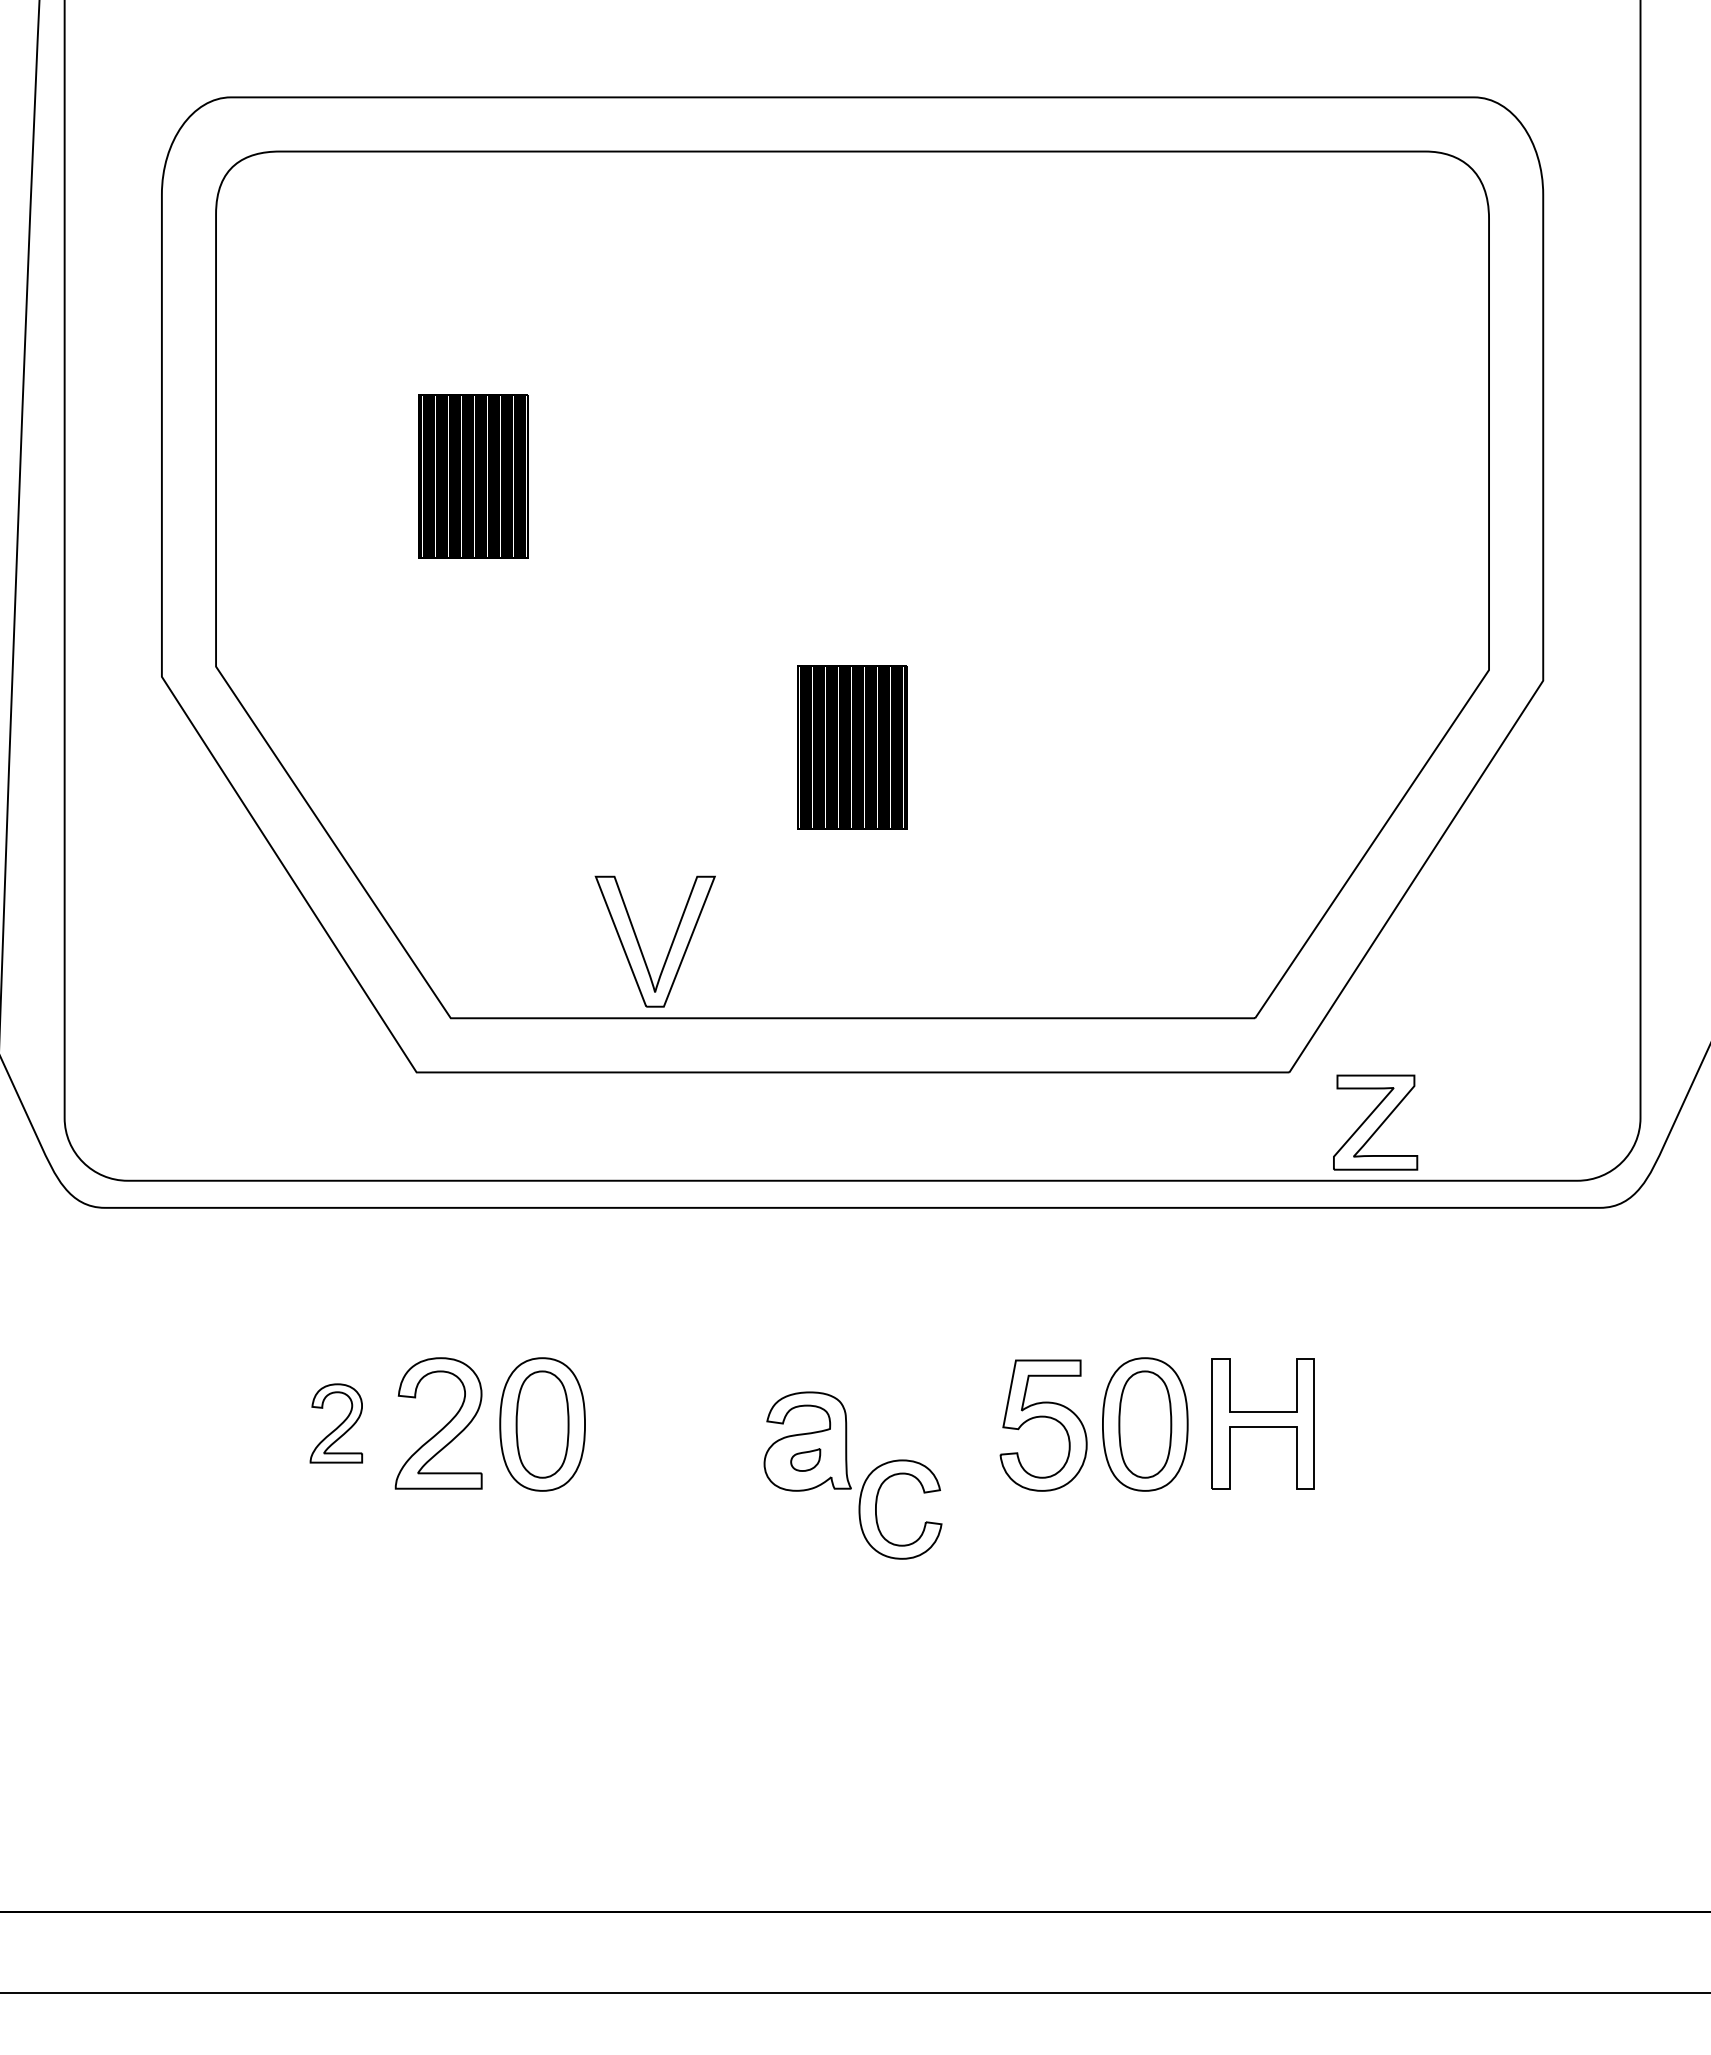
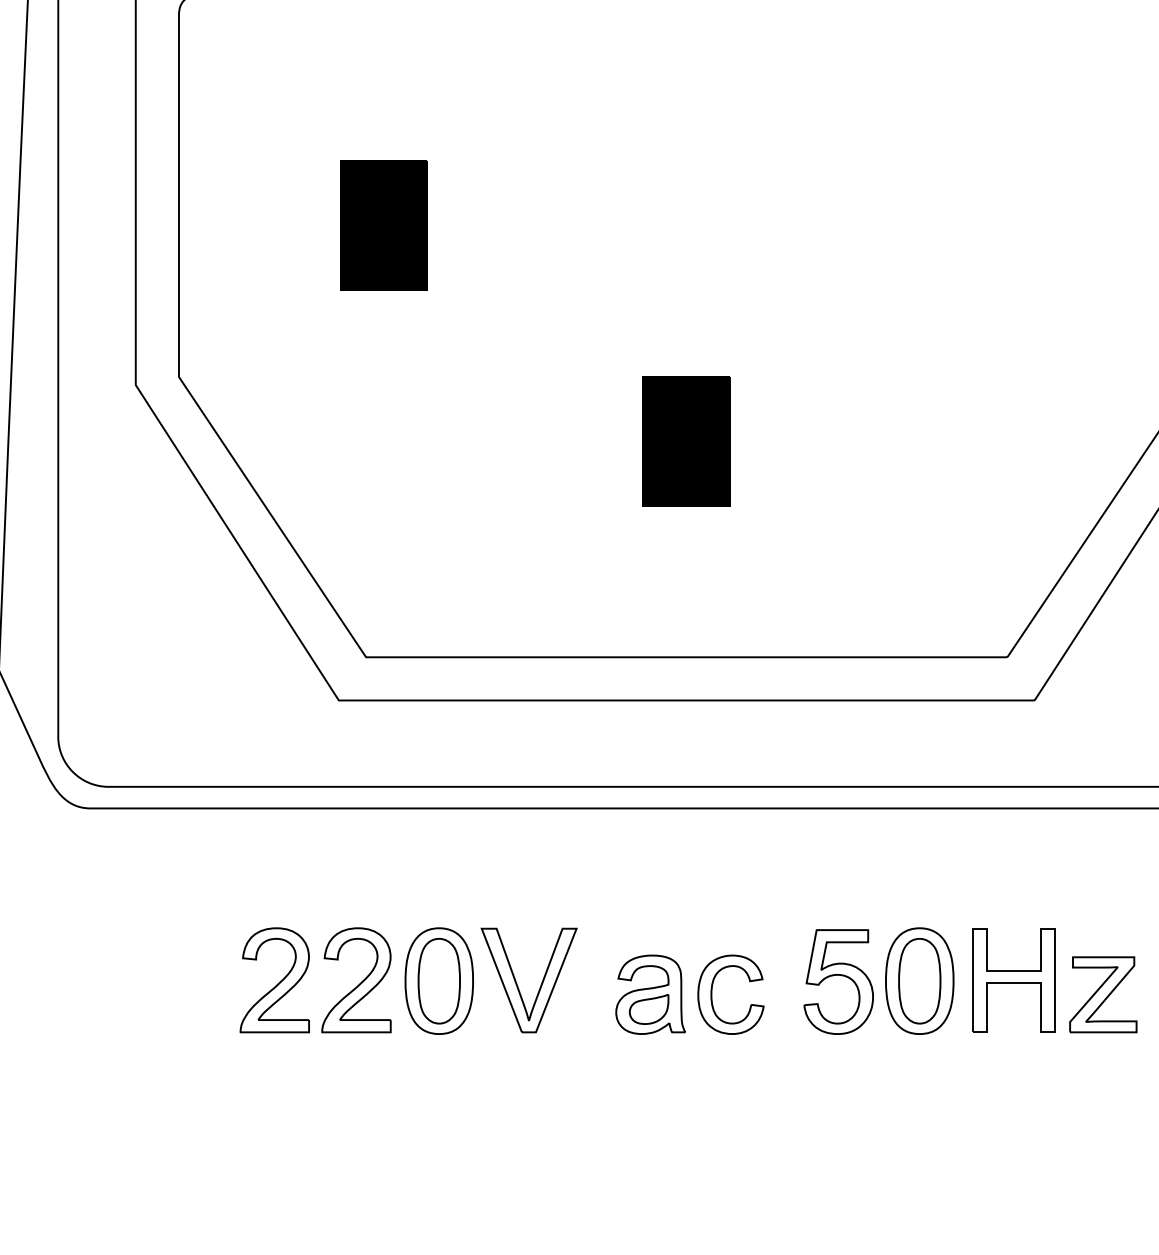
part: (640, 945) -> (517, 983), moved
part: (1375, 1122) -> (1103, 994), moved
part: (336, 1423) -> (274, 980), size x1.67
part: (805, 1459) -> (648, 1009), size x1.67
part: (877, 1503) -> (712, 989), moved

